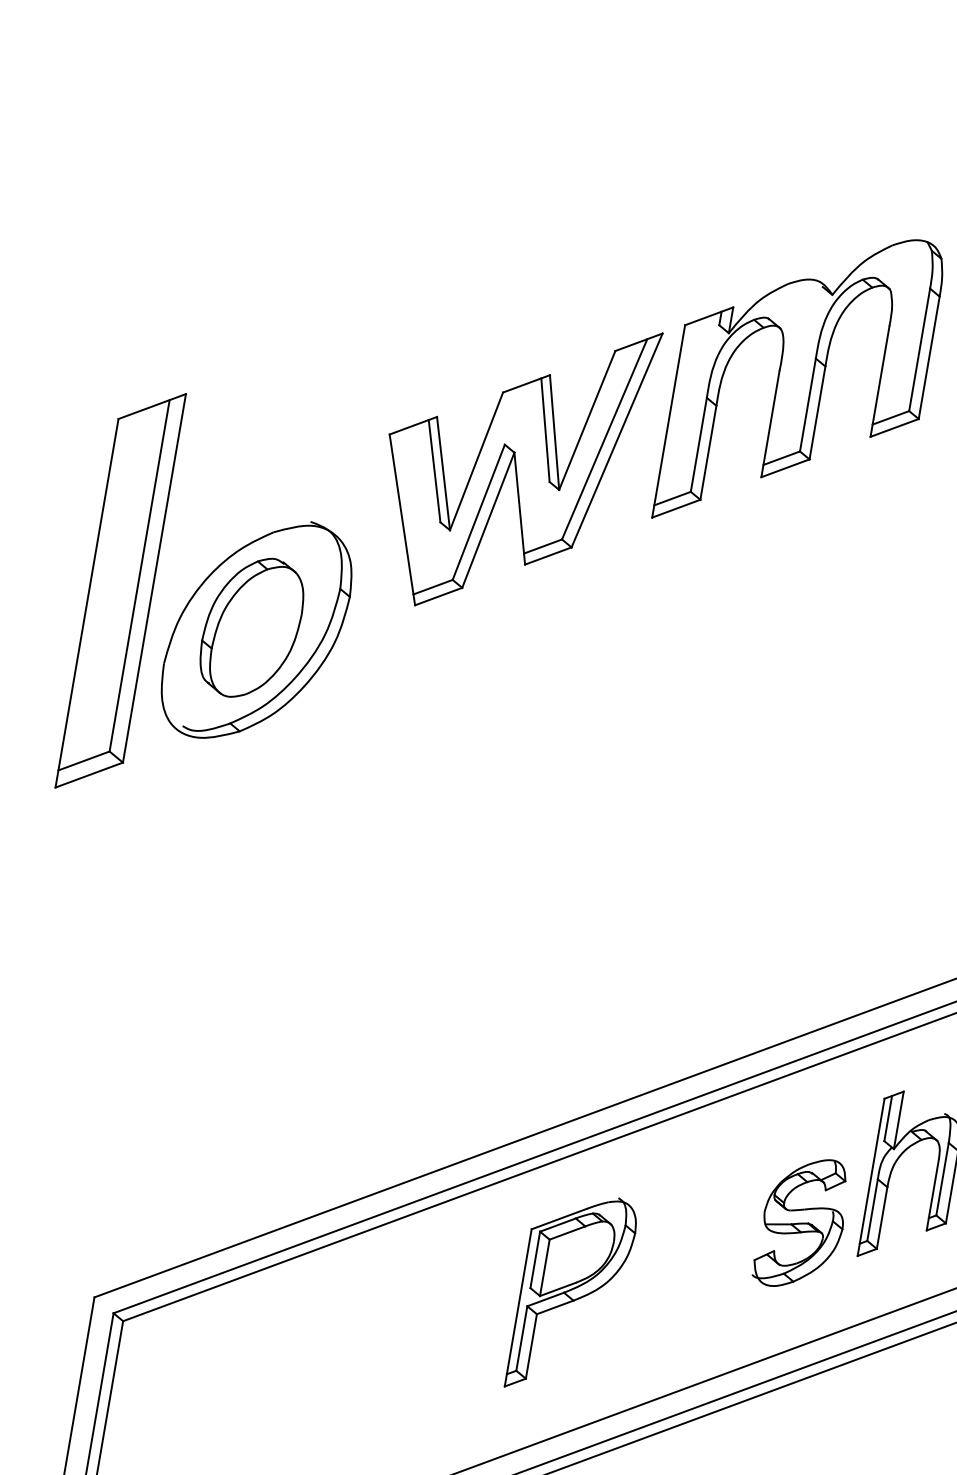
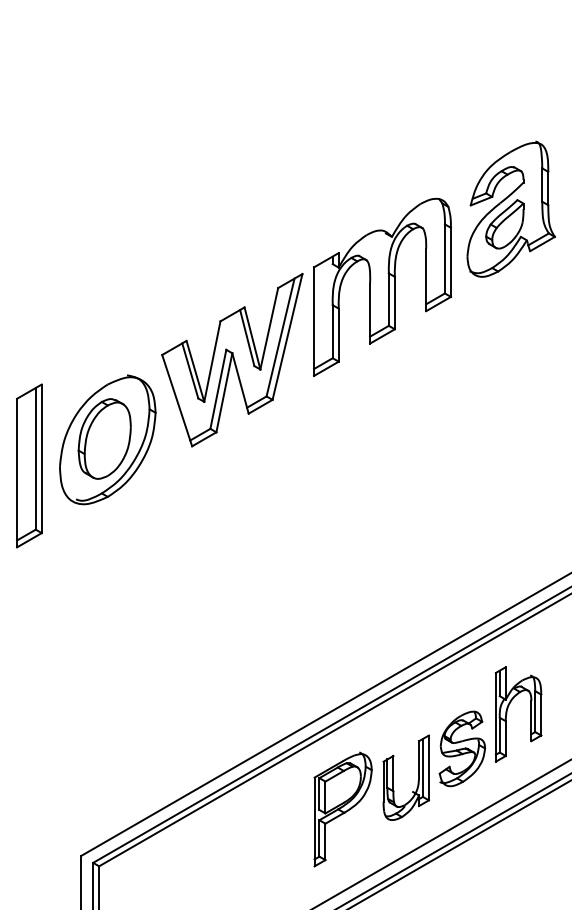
part: (121, 590) -> (29, 465), size x0.71
part: (256, 629) -> (107, 439), moved
part: (712, 1267) -> (417, 781), added

